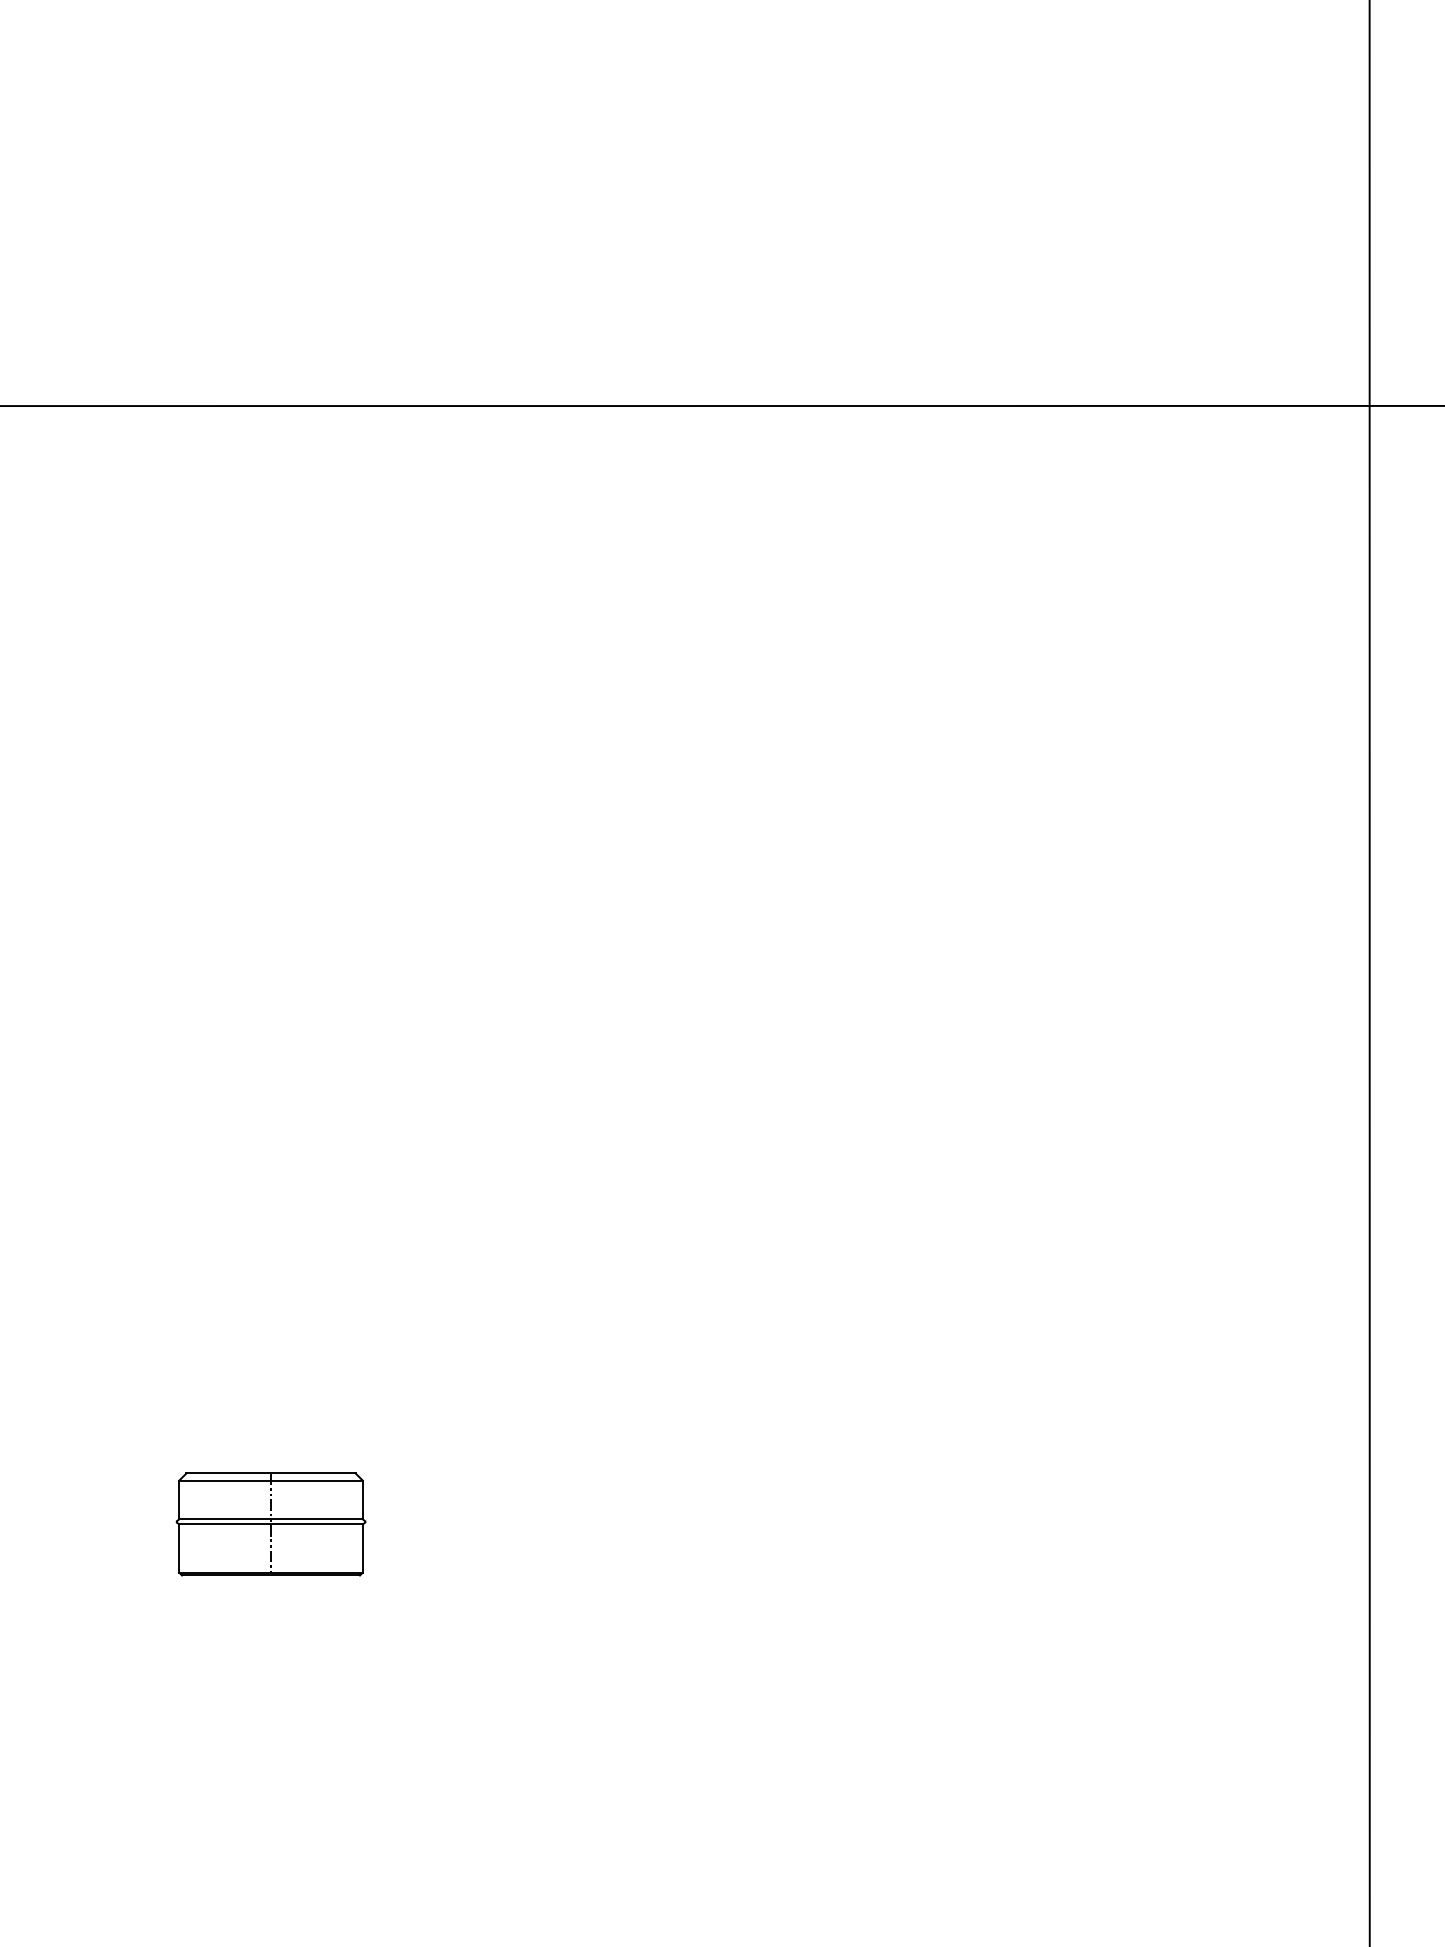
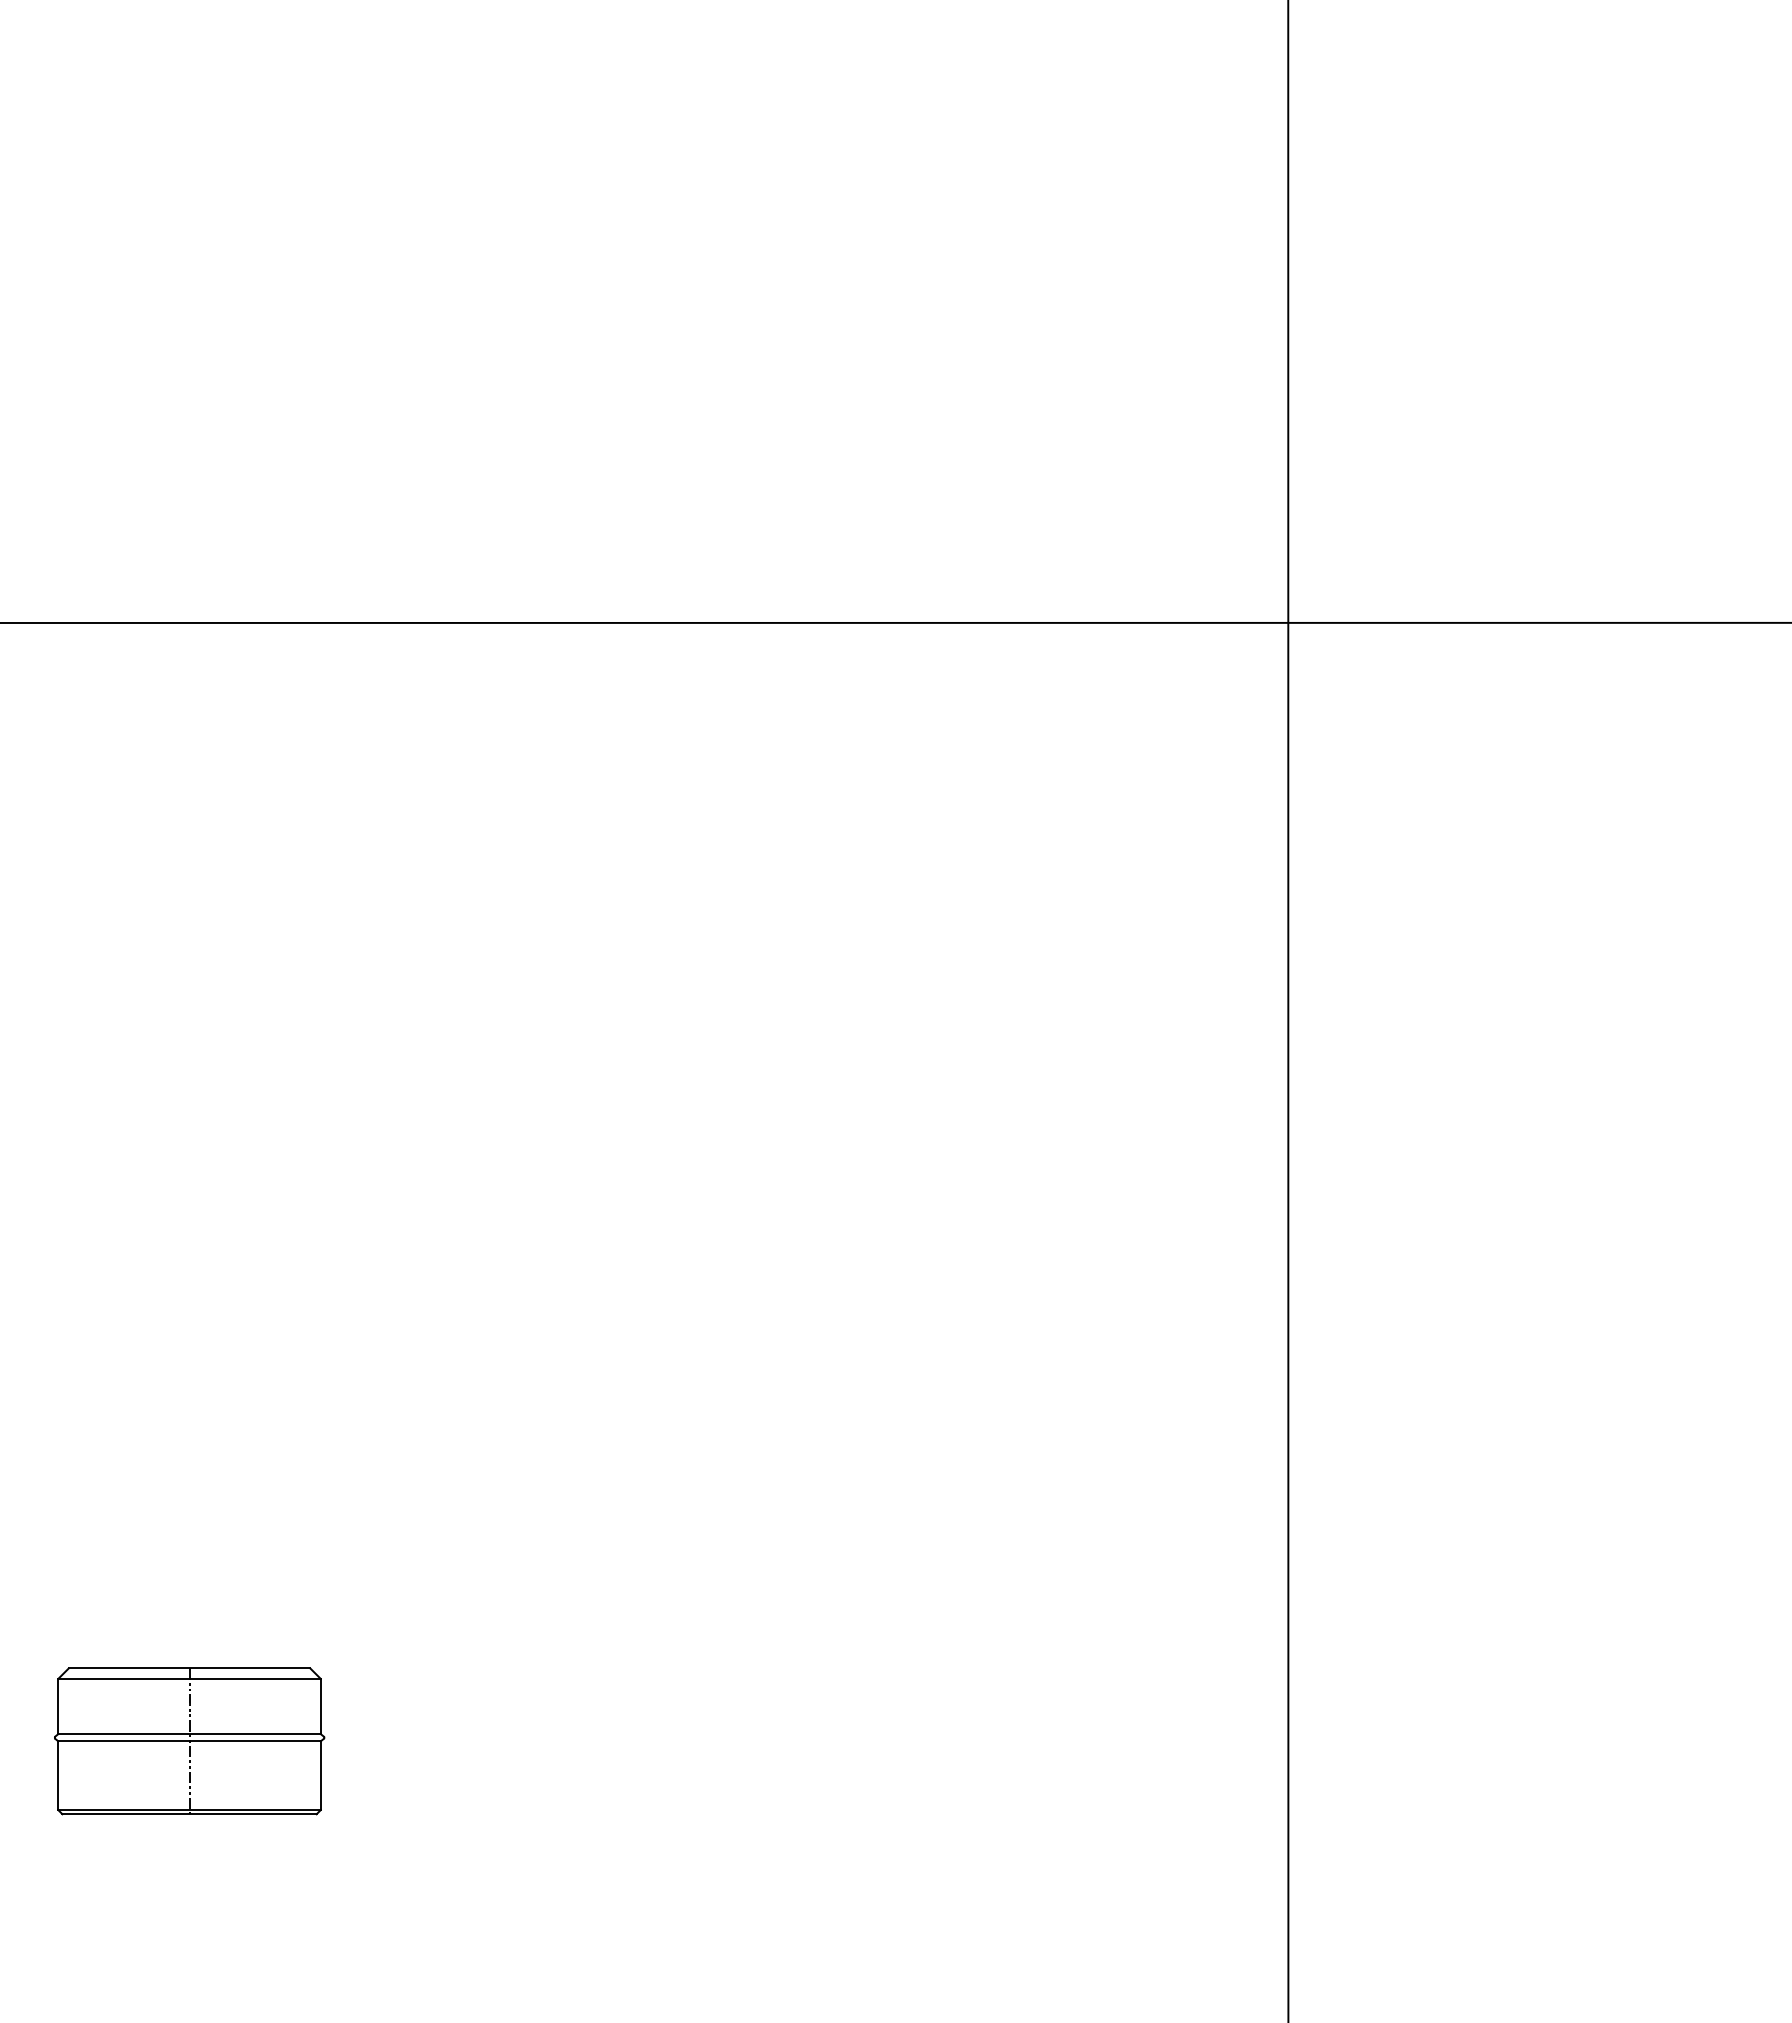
part: (270, 1524) -> (189, 1741), size x1.43

